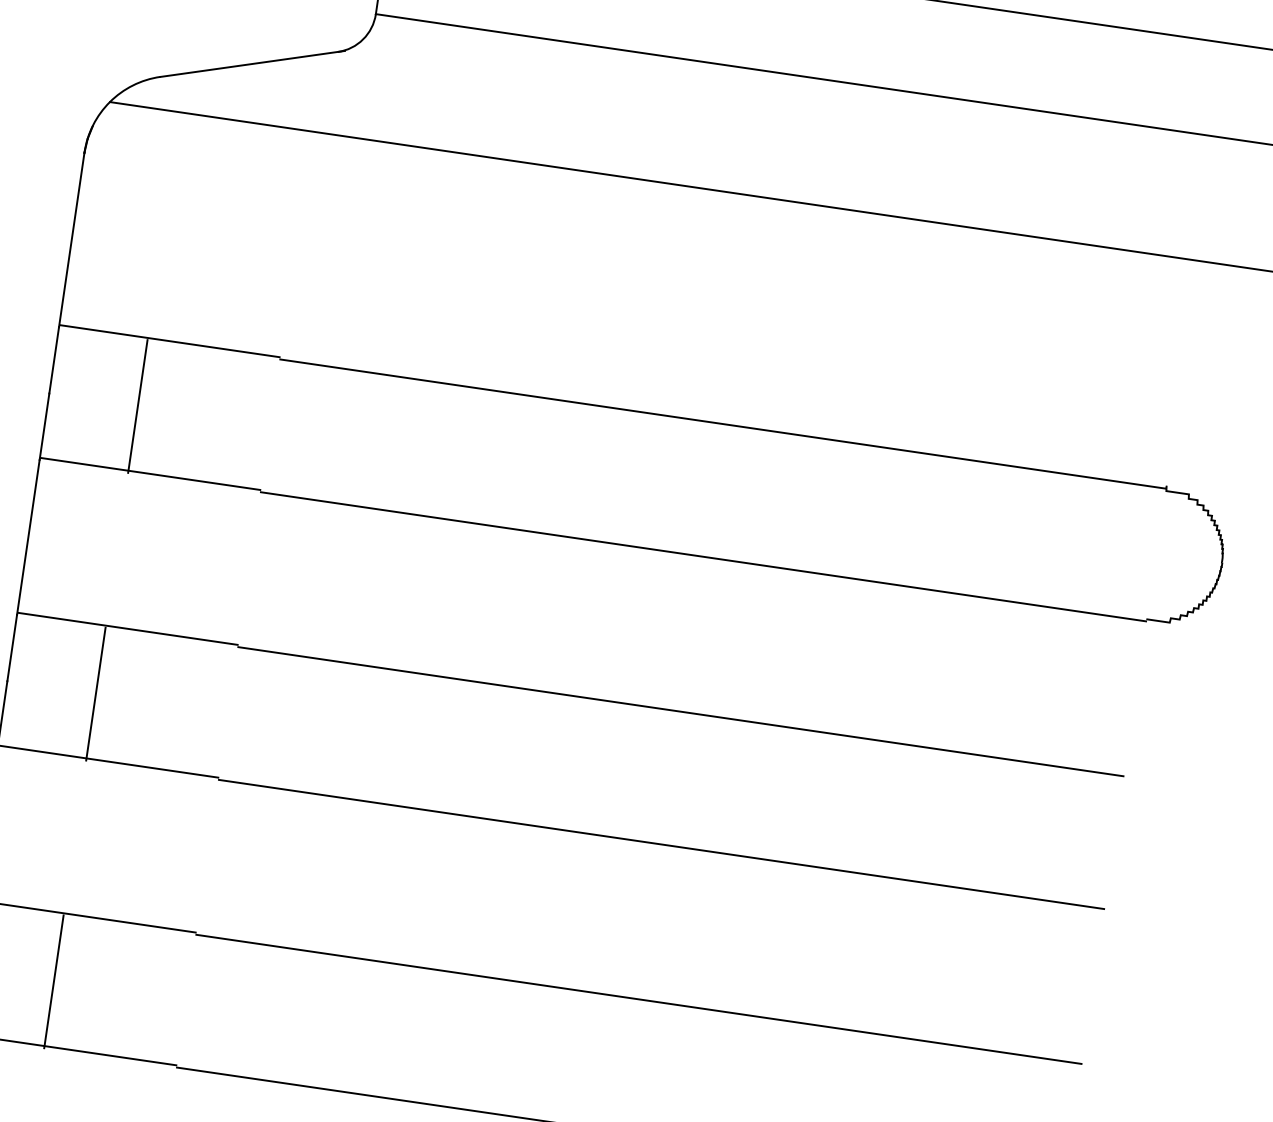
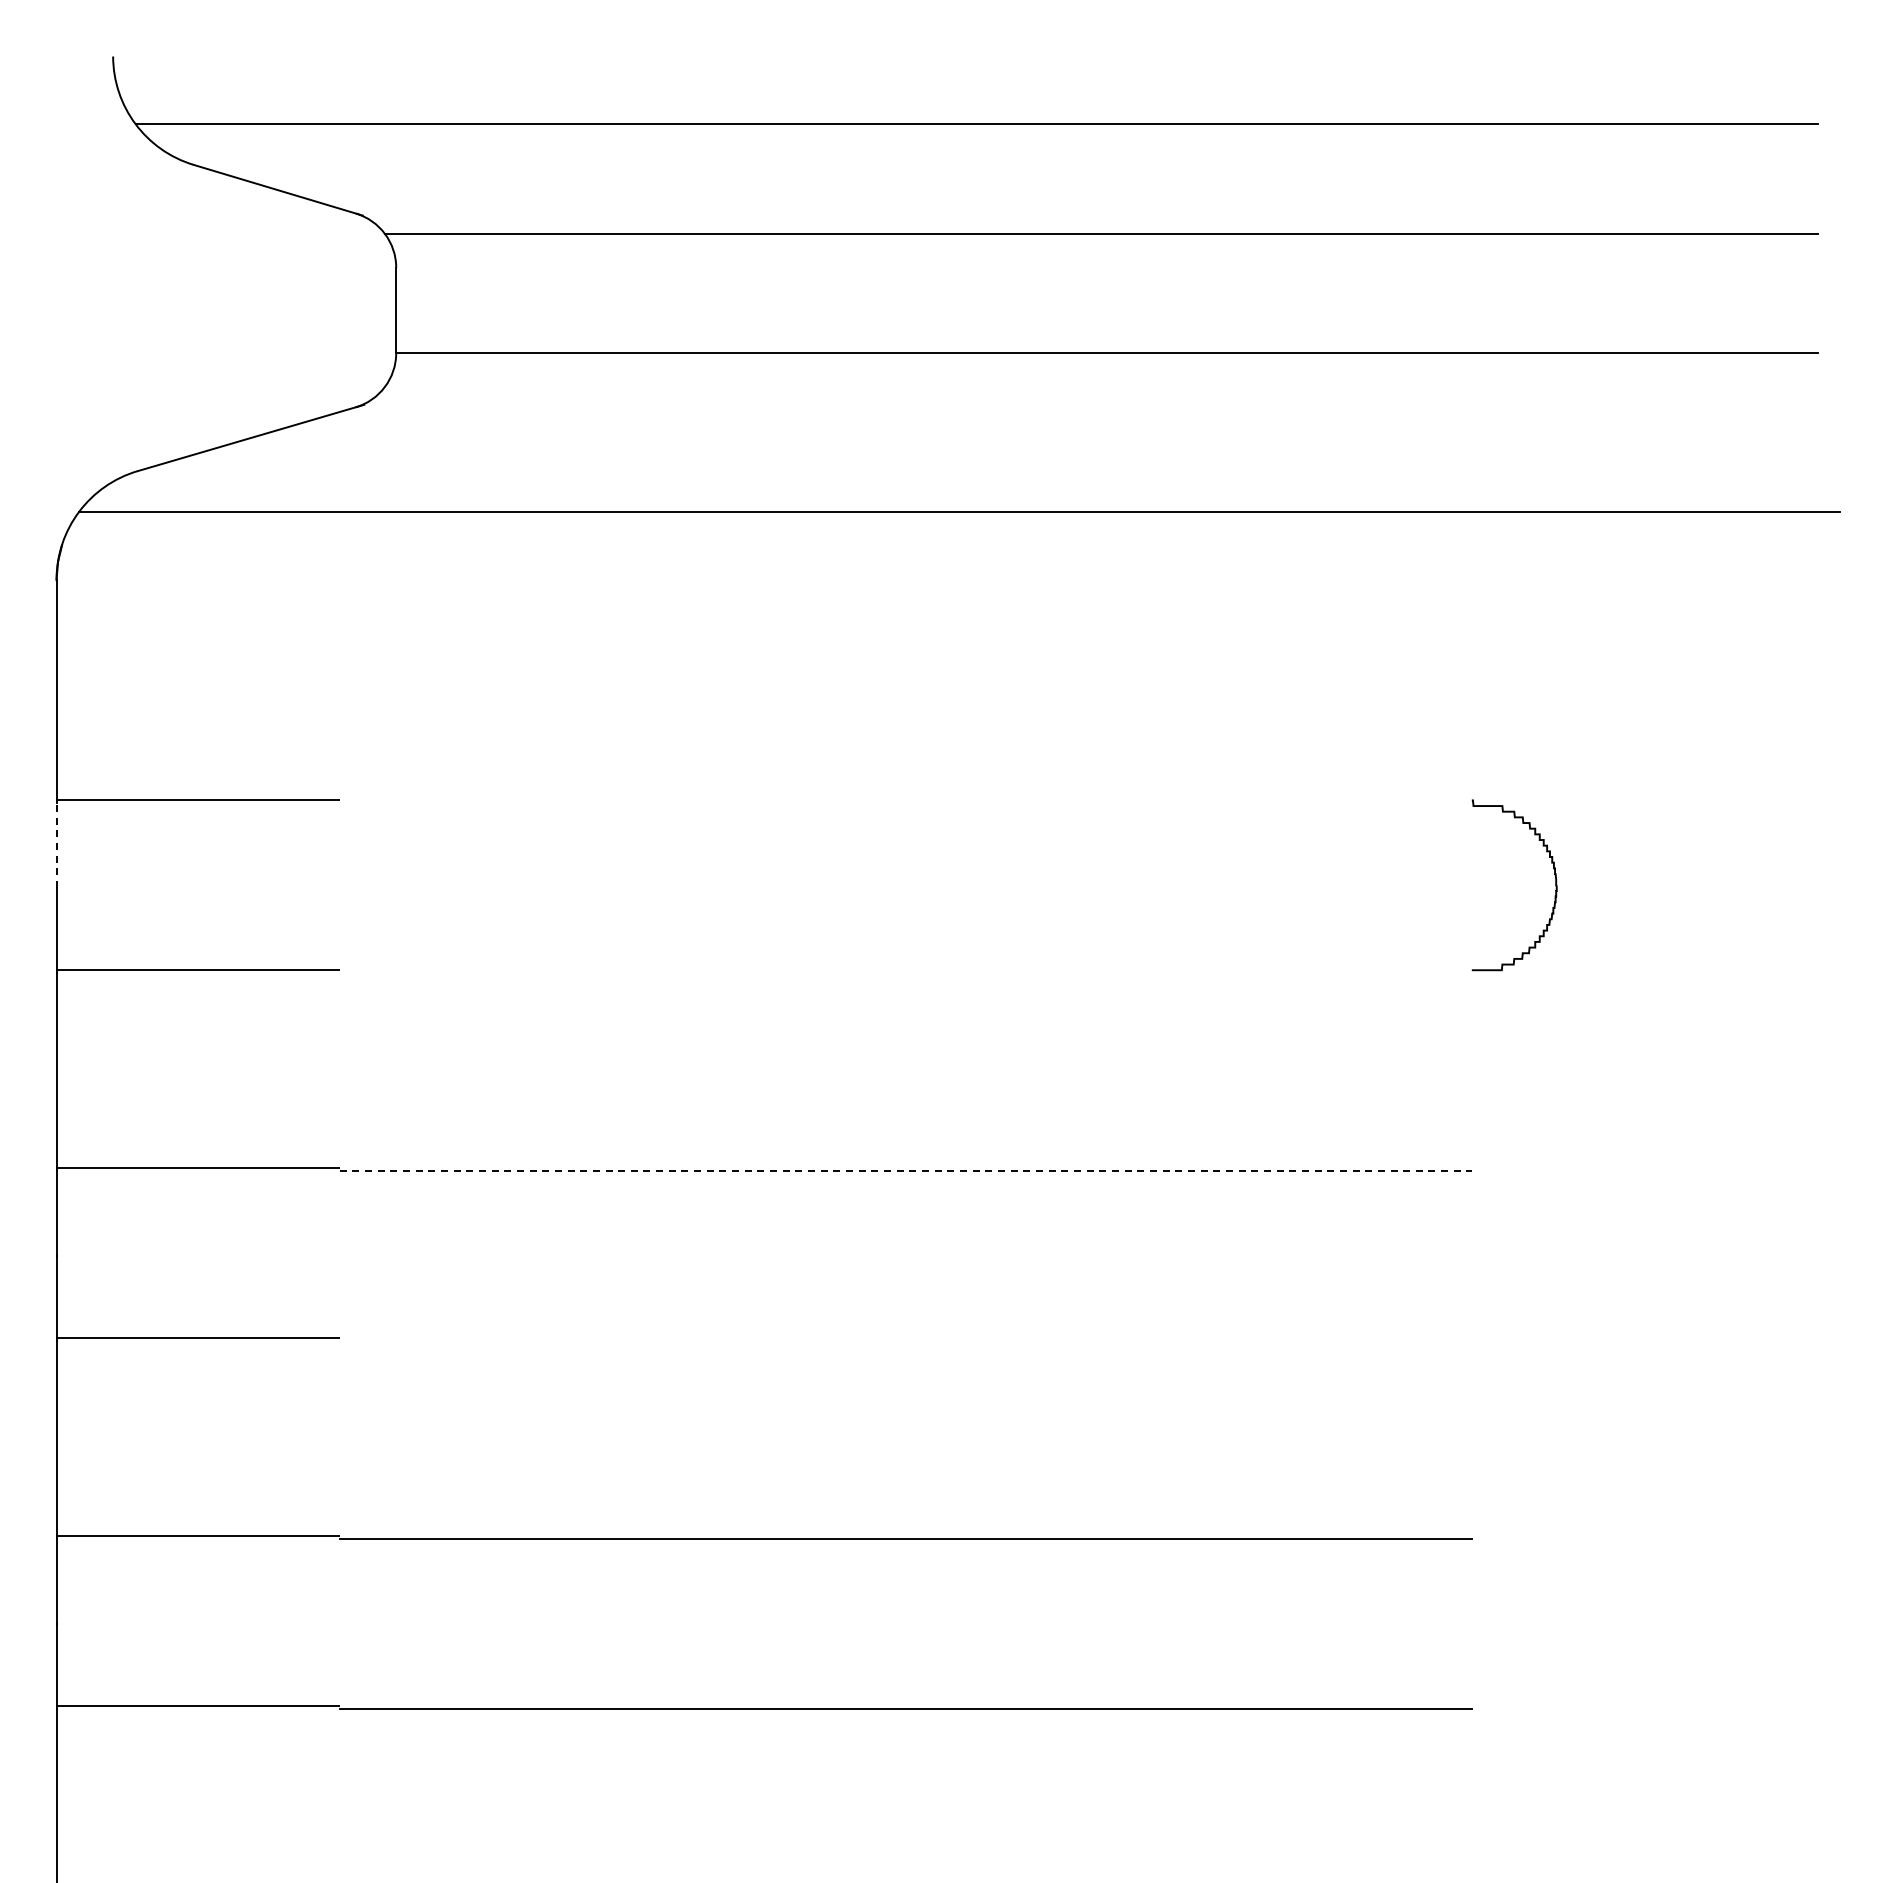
line: (54, 360) -> (56, 845), solid -> dashed
line: (137, 406) -> (169, 887), removed
line: (722, 424) -> (905, 803), removed
line: (703, 556) -> (905, 972), removed
line: (95, 693) -> (169, 1255), removed
line: (681, 712) -> (906, 1171), solid -> dashed
line: (661, 844) -> (905, 1340), removed
line: (53, 981) -> (169, 1623), removed

